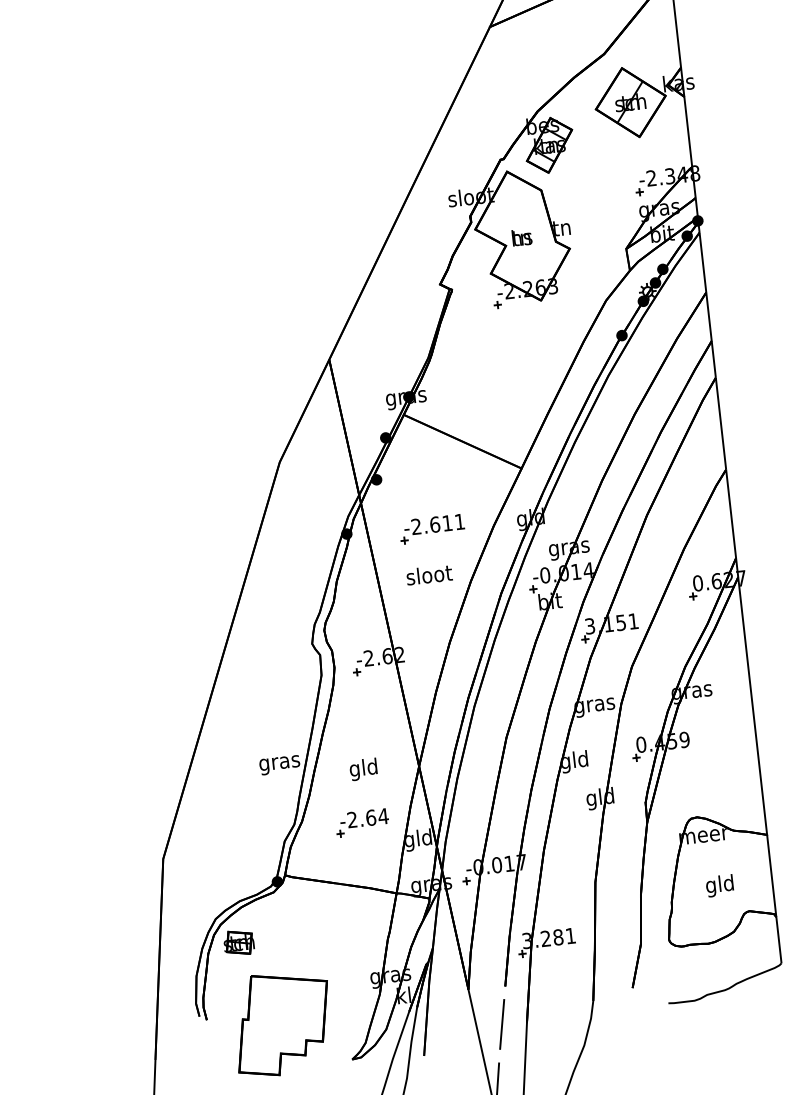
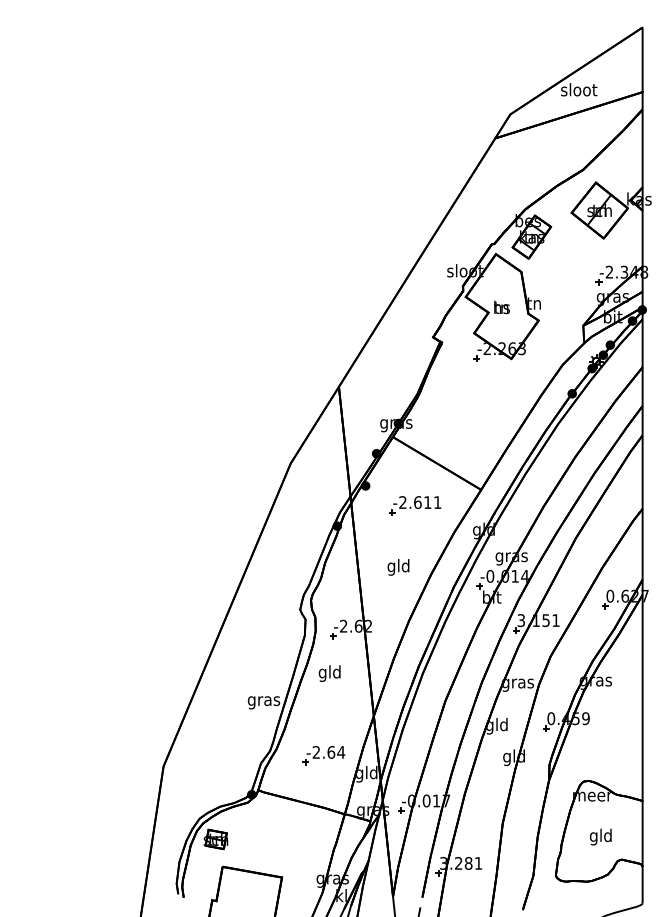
part: (432, 528) -> (415, 505), moved
text: (429, 577) -> (398, 567), sloot -> gld
text: (363, 769) -> (329, 673), moved

